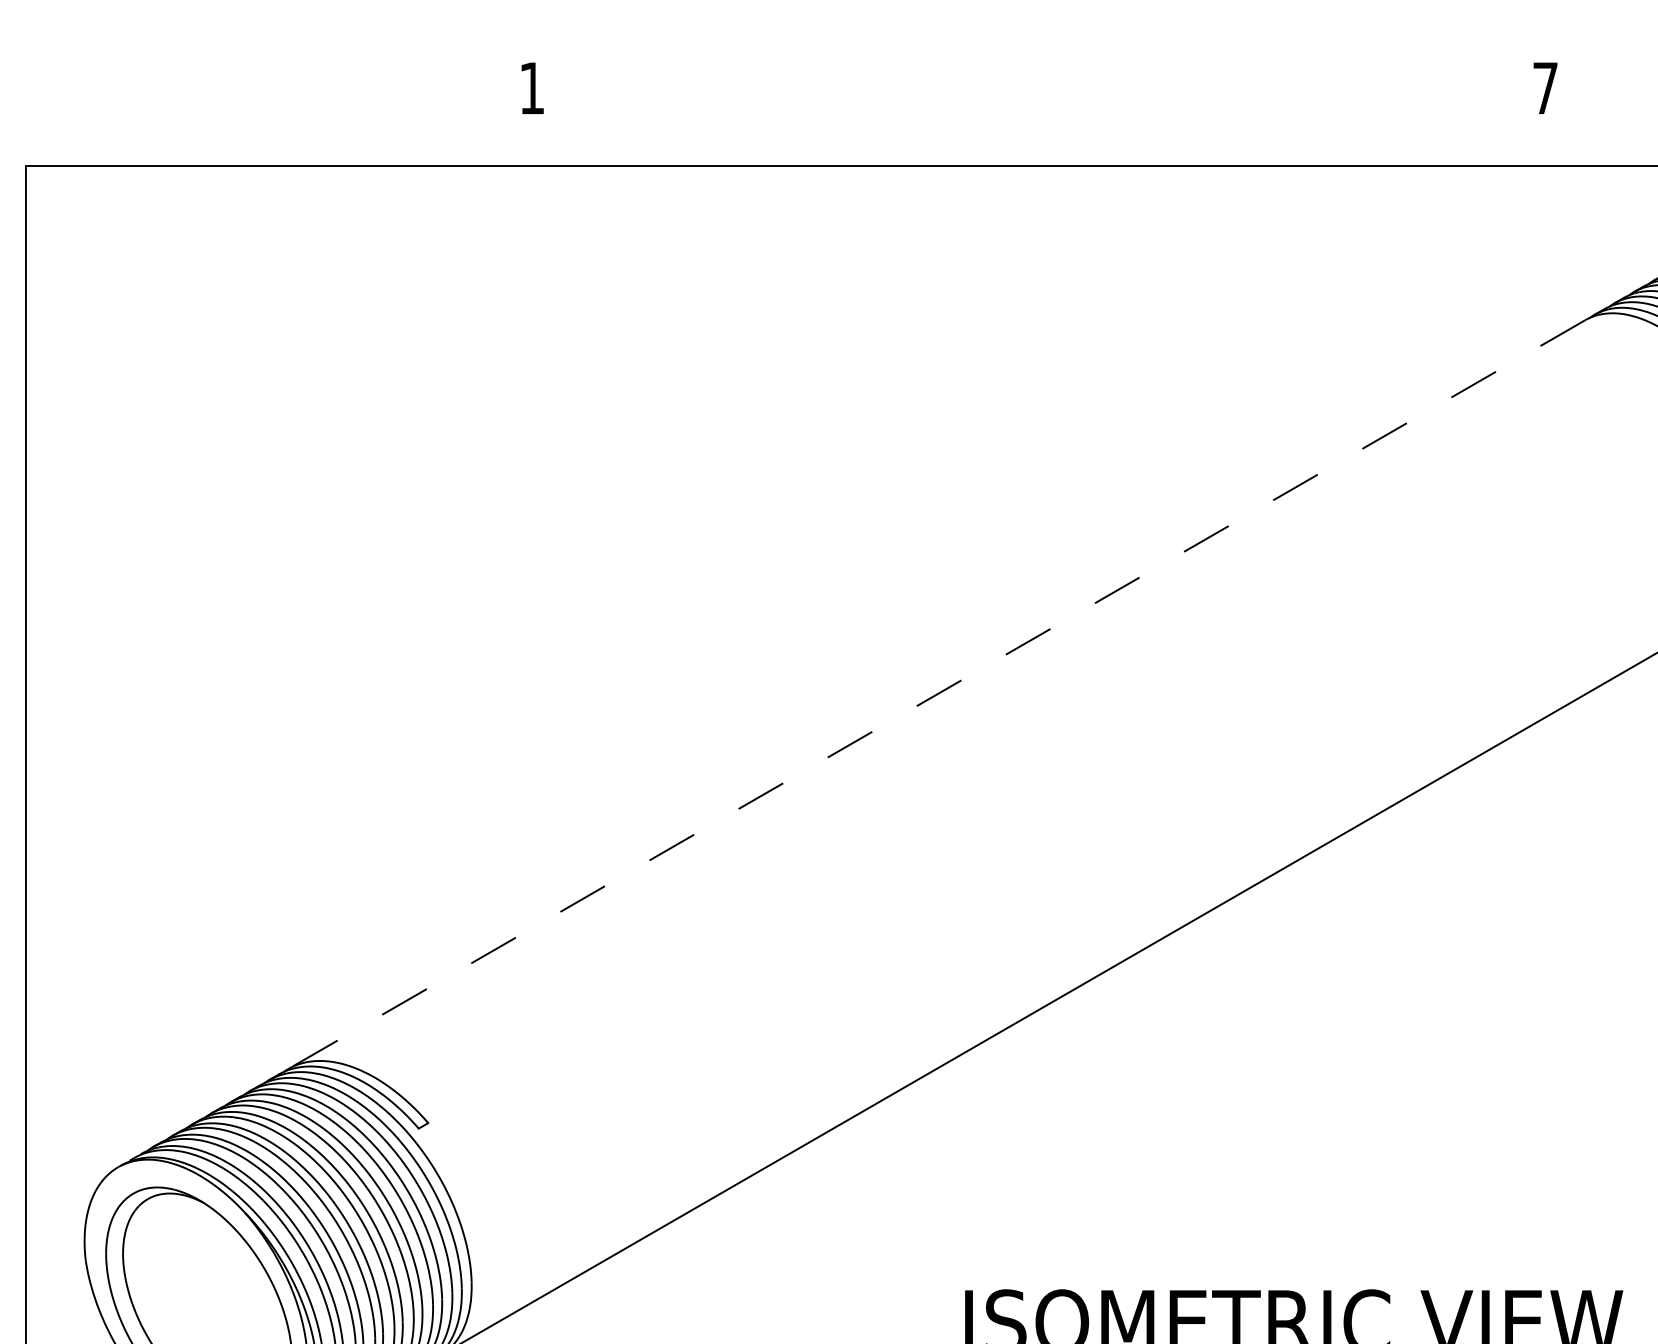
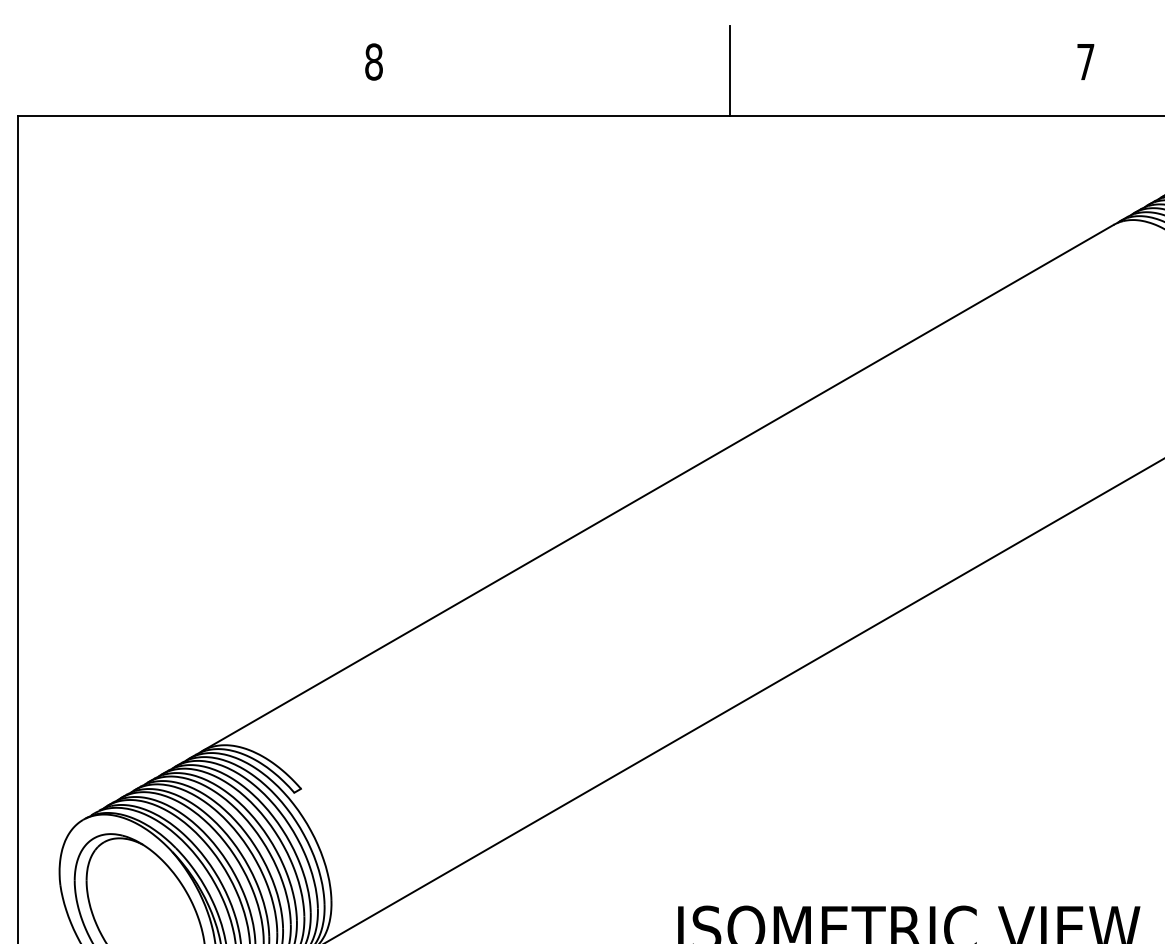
text: (531, 87) -> (373, 61), 1 -> 8
line: (1038, 100) -> (729, 70), added
line: (935, 695) -> (657, 488), dashed -> solid

